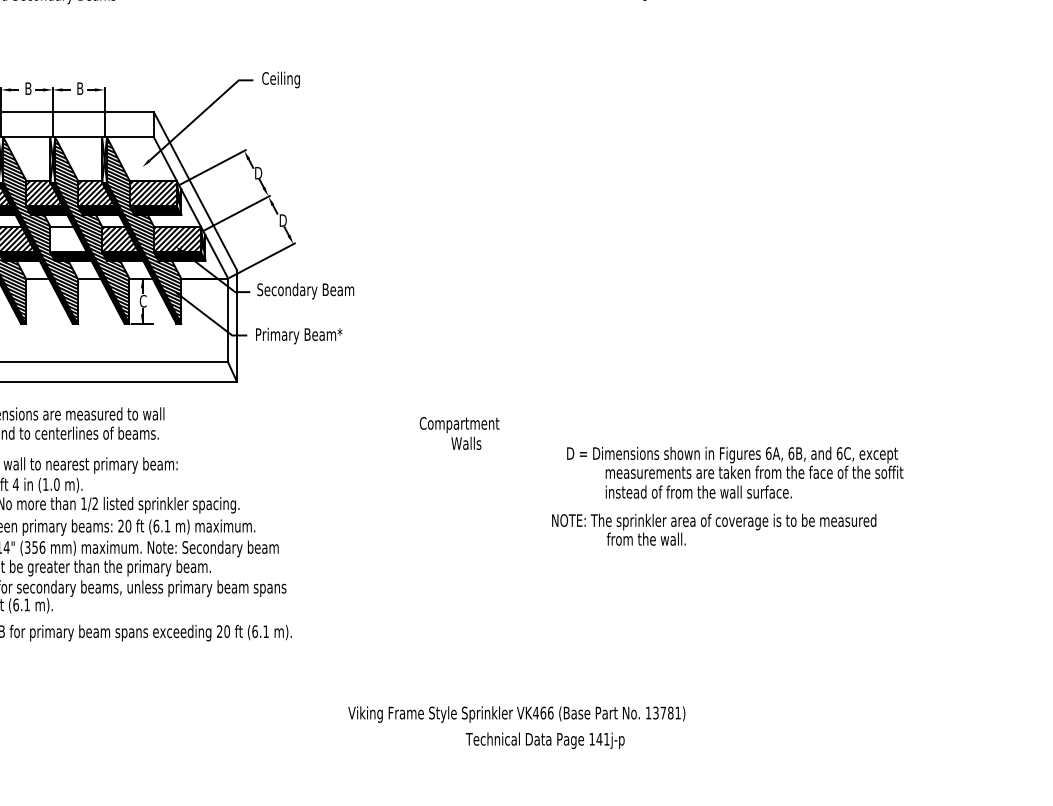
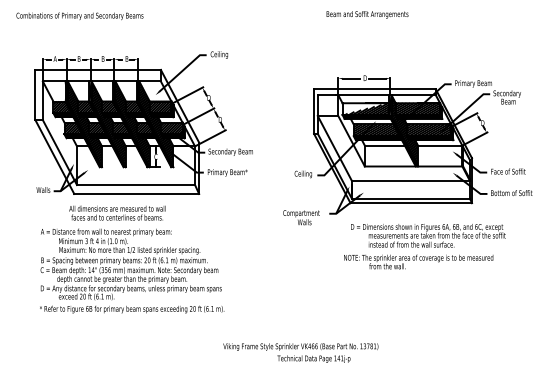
hatch: (68, 239) -> (121, 128), added
part: (702, 274) -> (413, 144), added
text: (516, 726) -> (300, 352), moved

